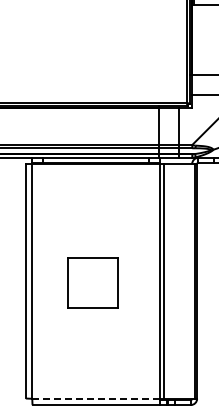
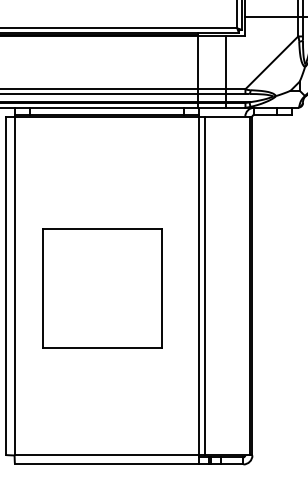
part: (92, 282) -> (101, 287), size x1.67
line: (96, 398) -> (107, 455), dashed -> solid

